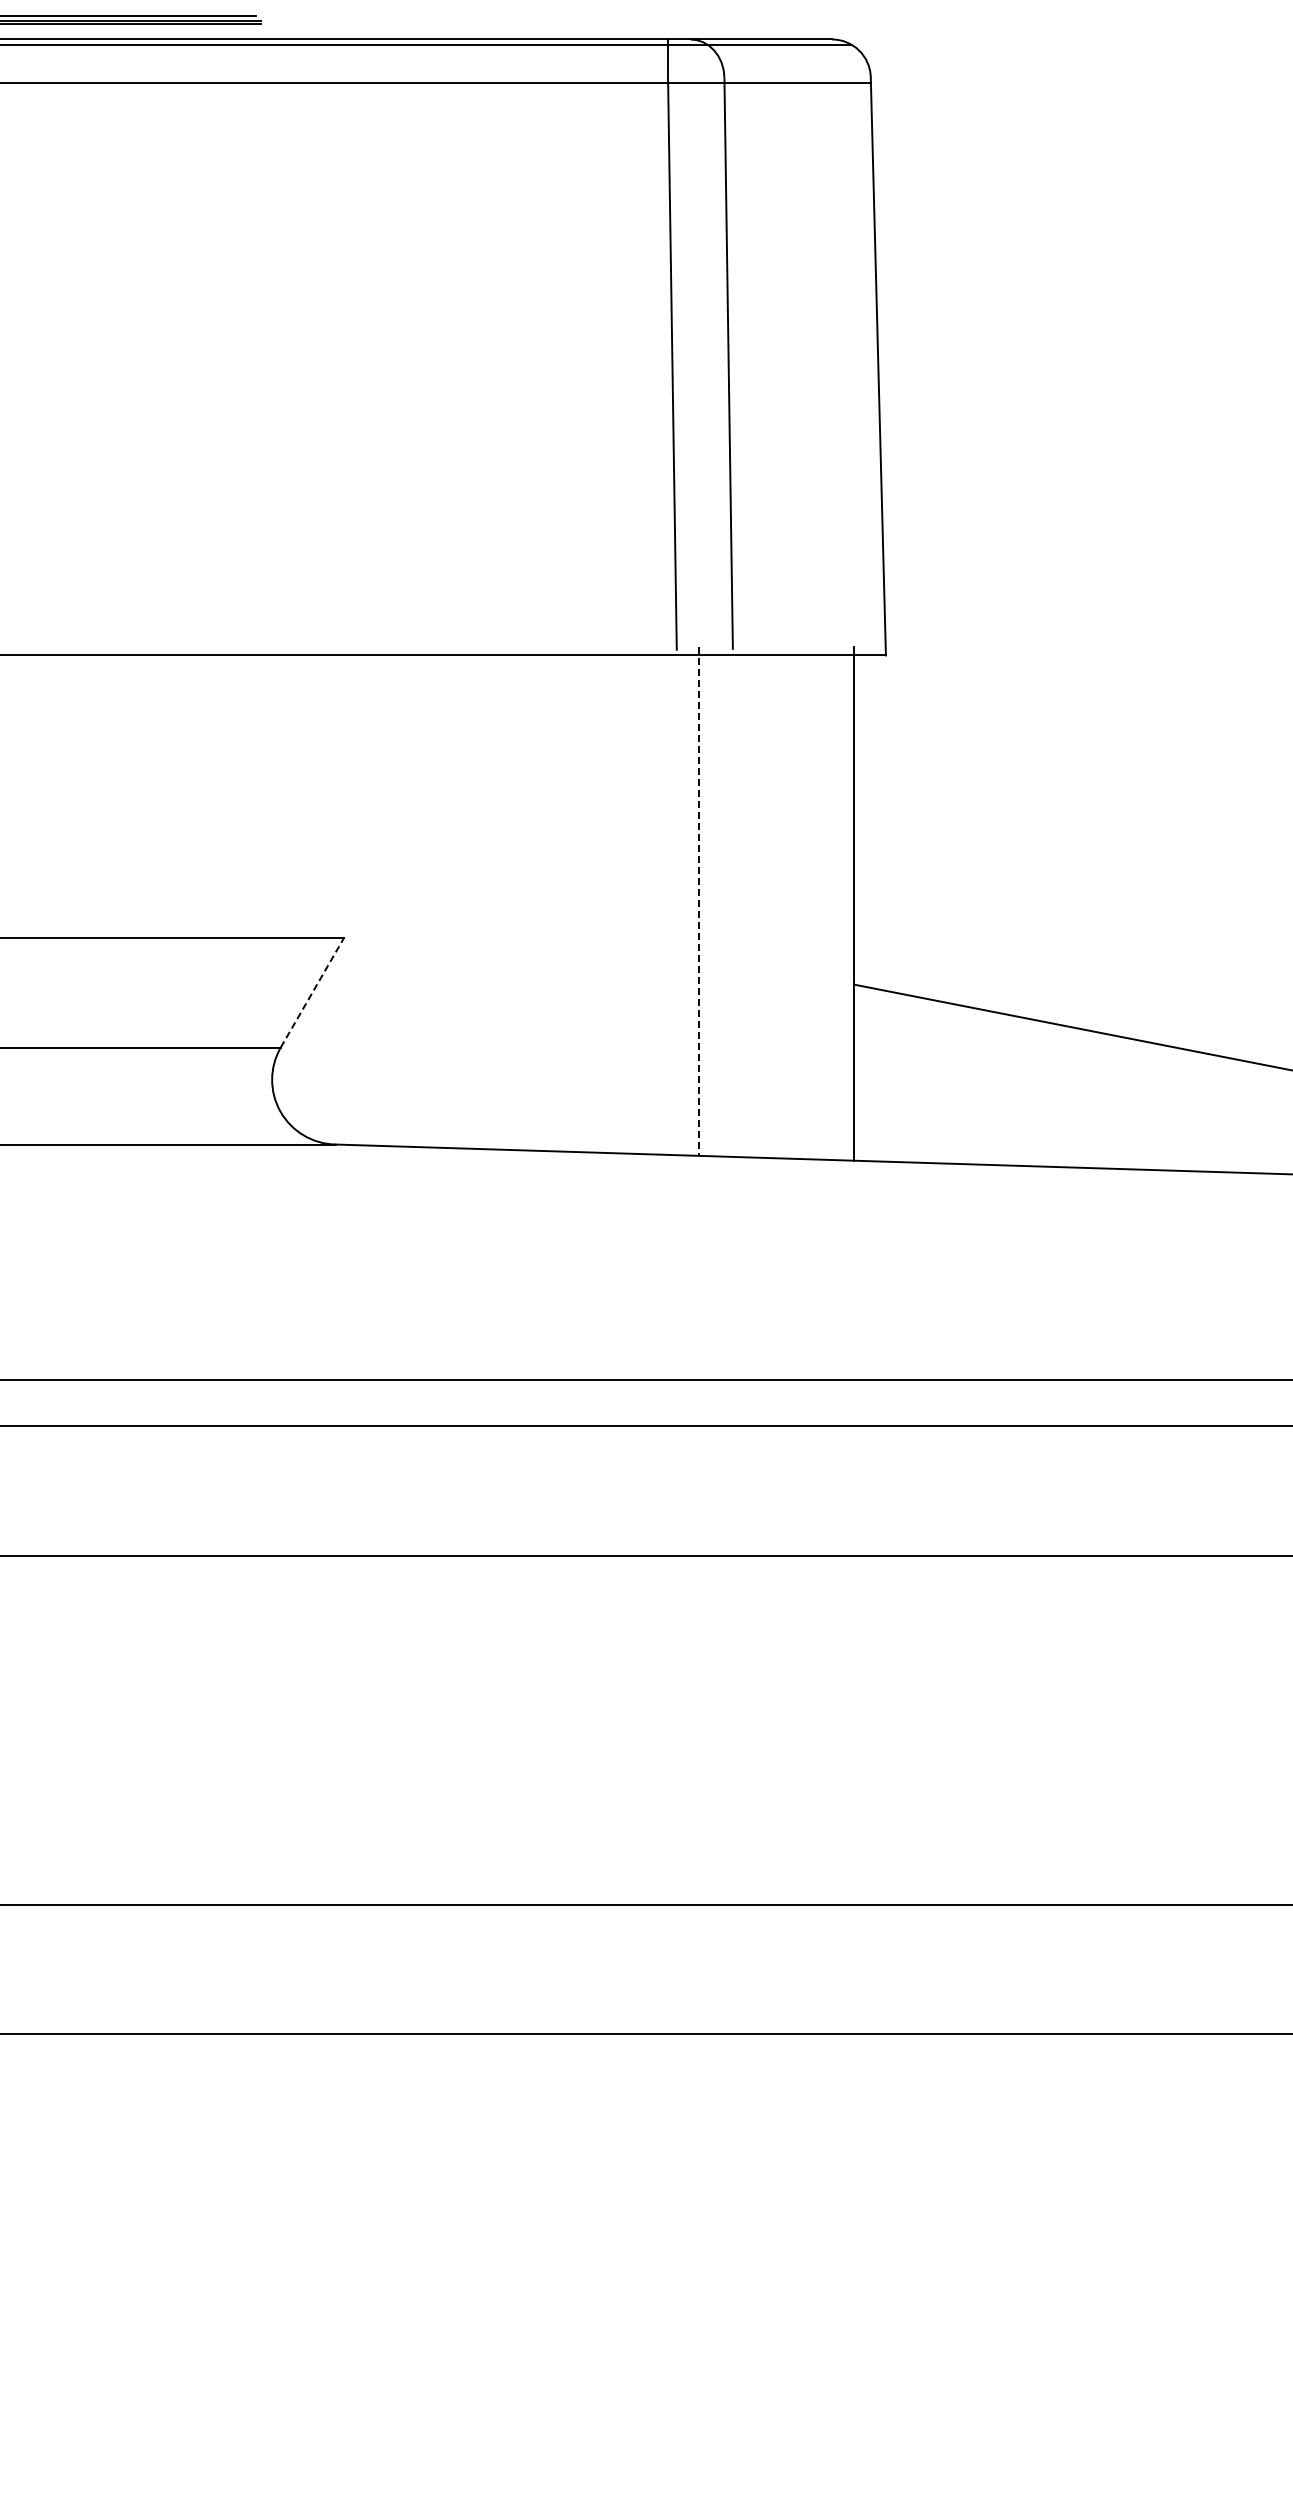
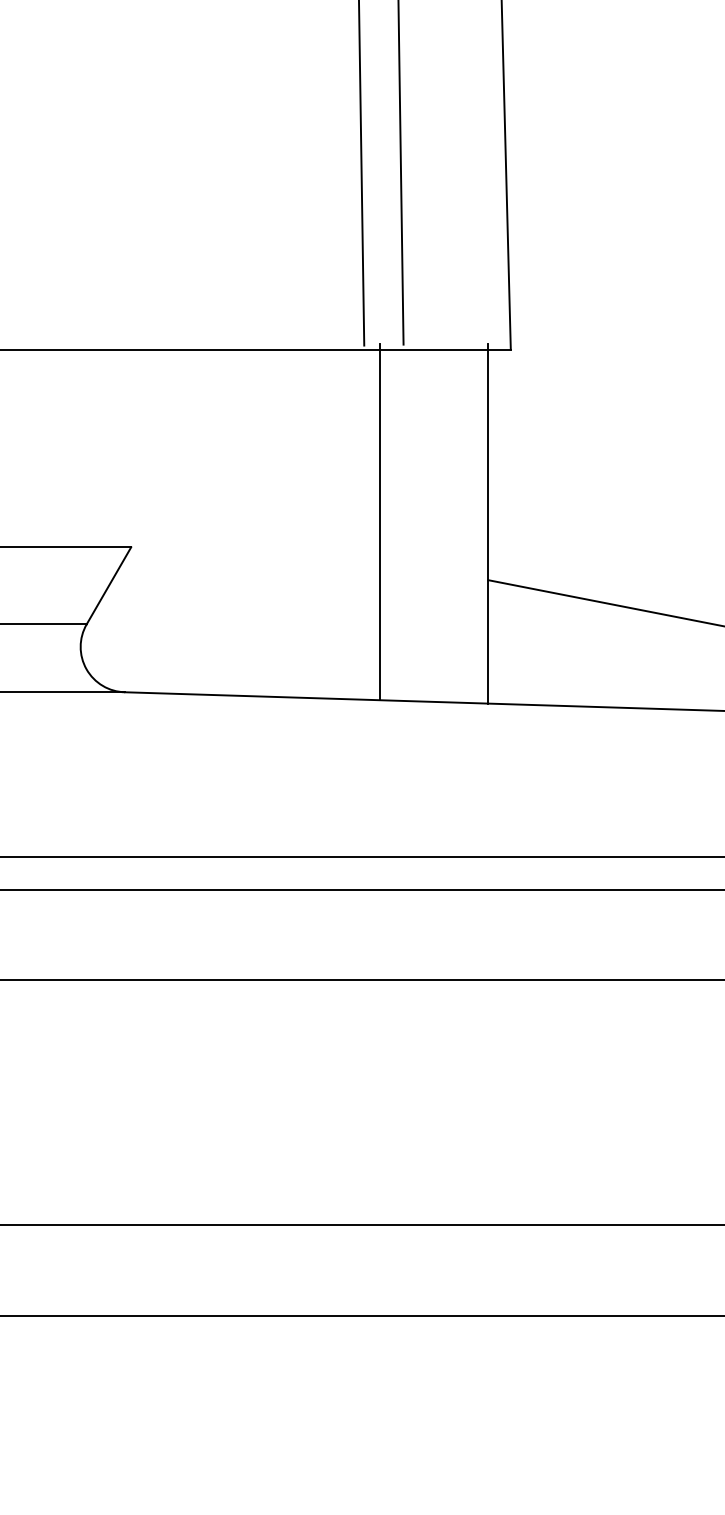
line: (698, 901) -> (379, 521), dashed -> solid
line: (312, 992) -> (108, 585), dashed -> solid

